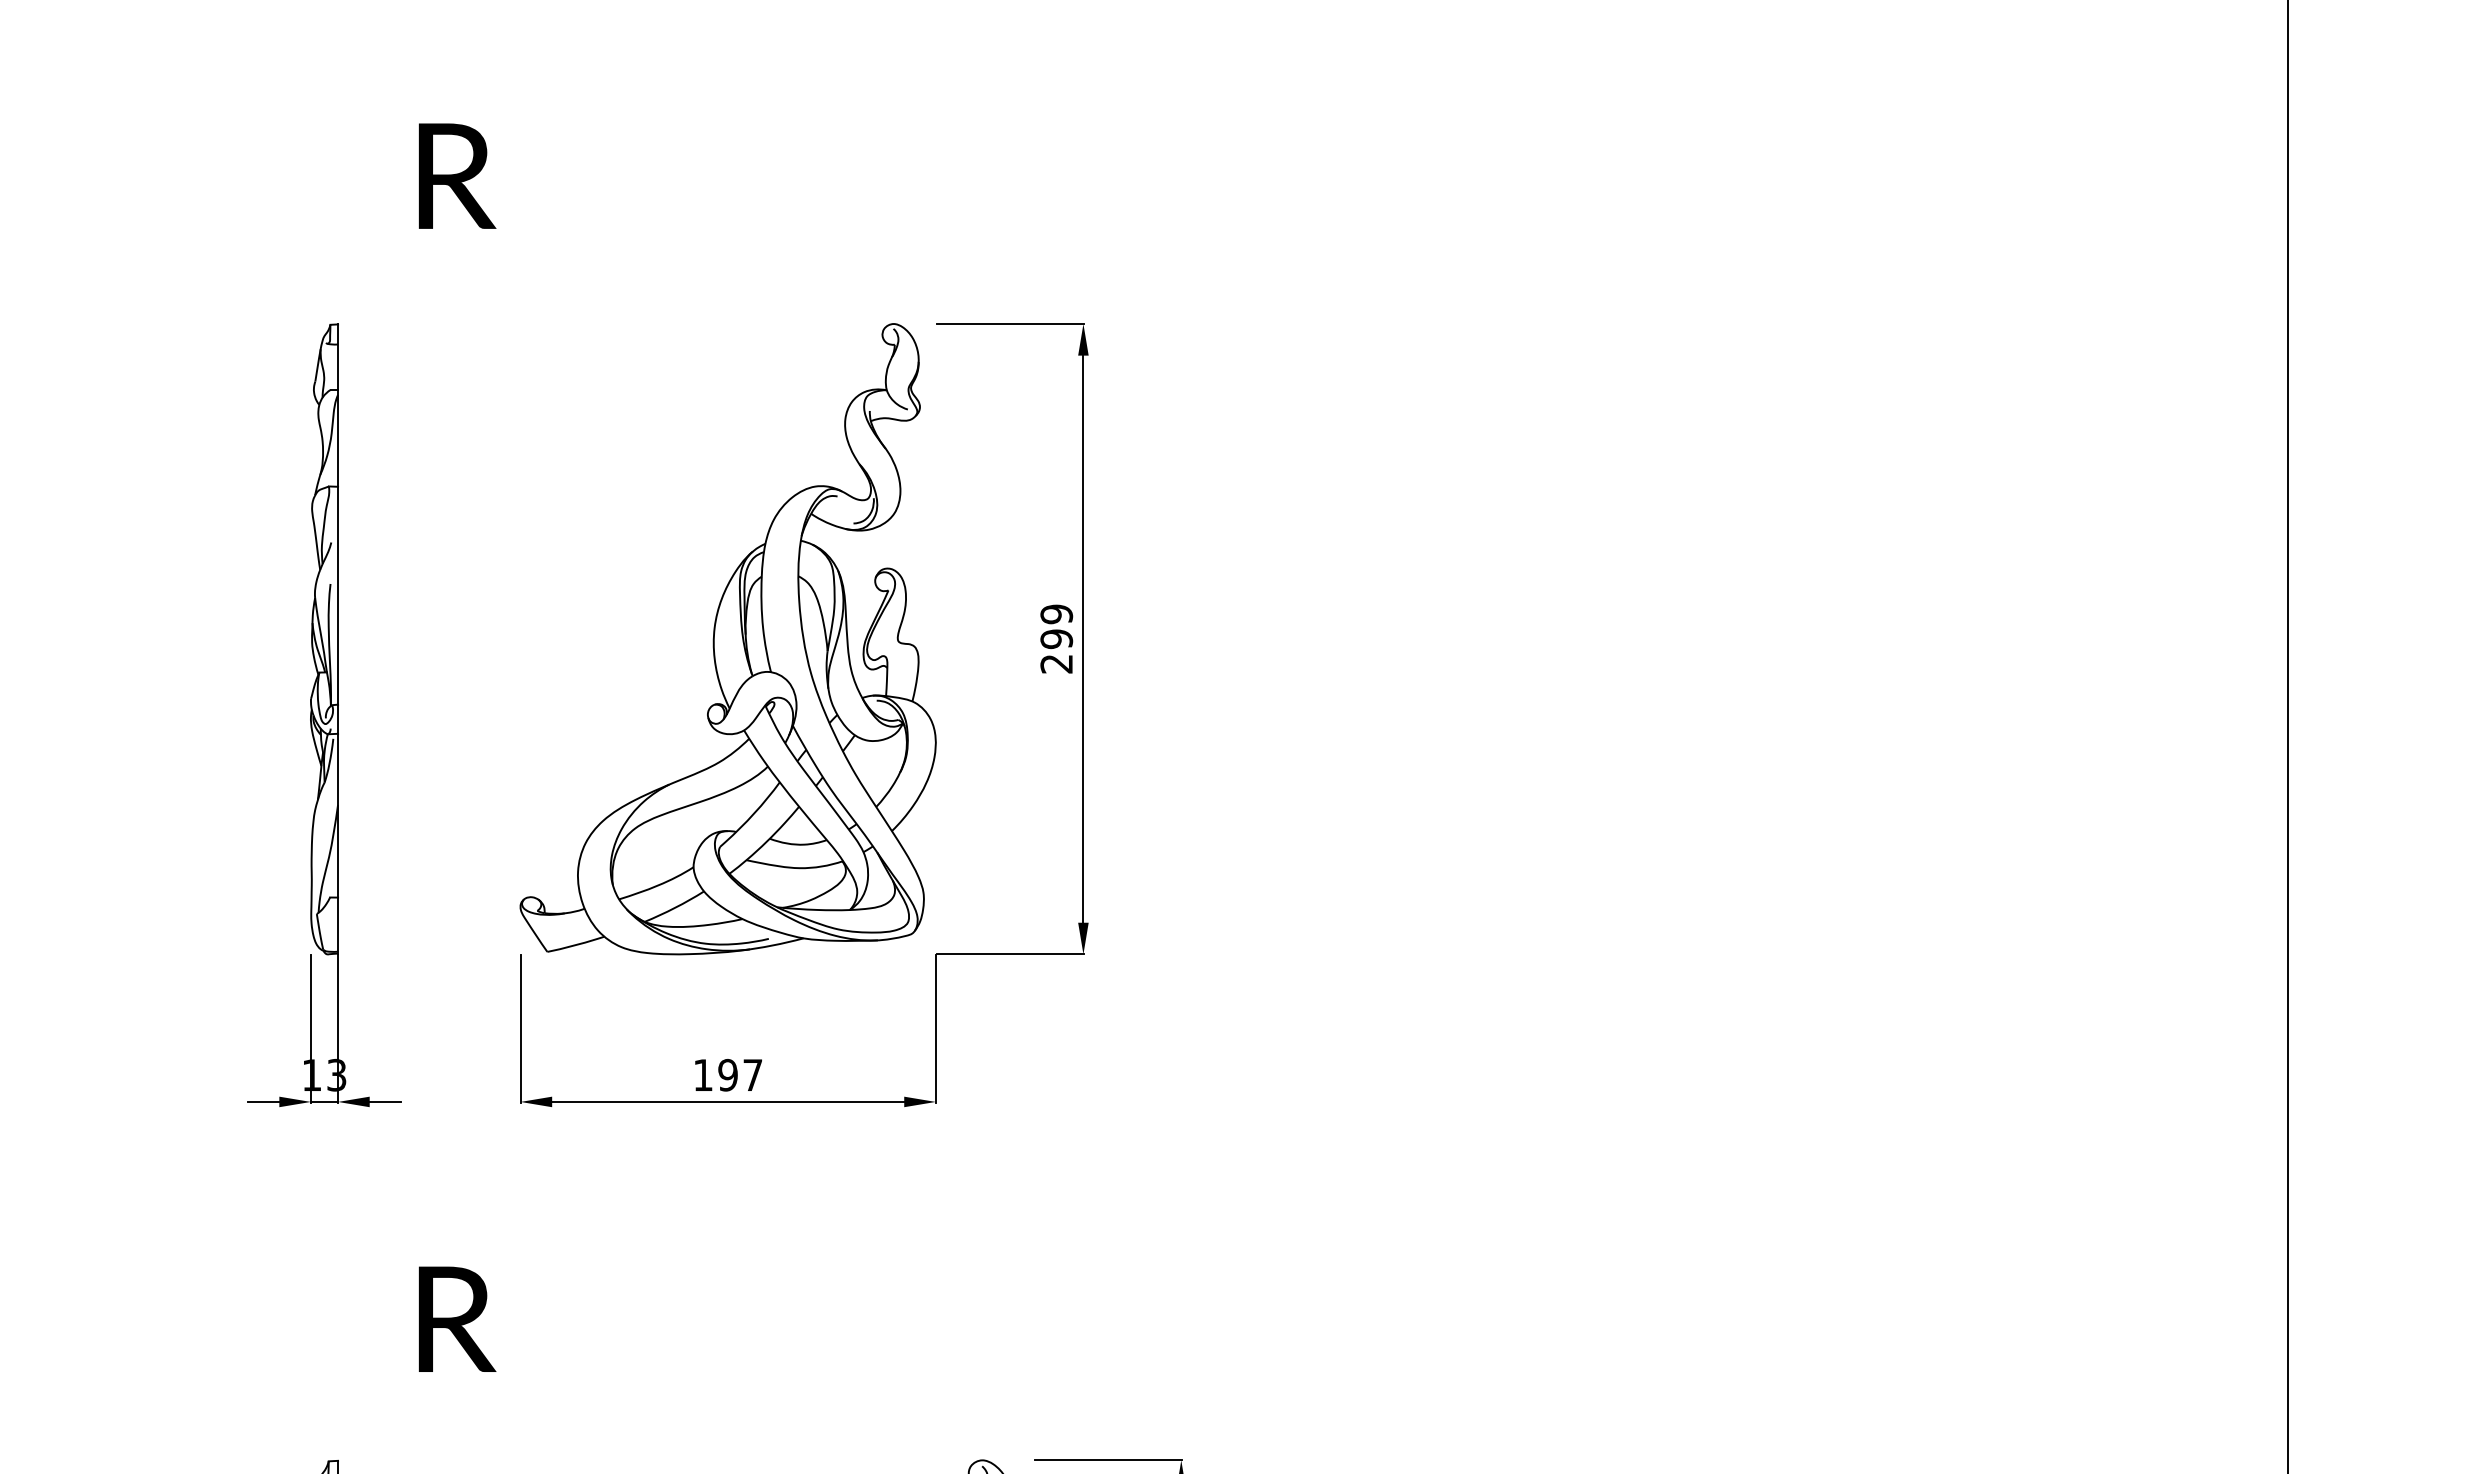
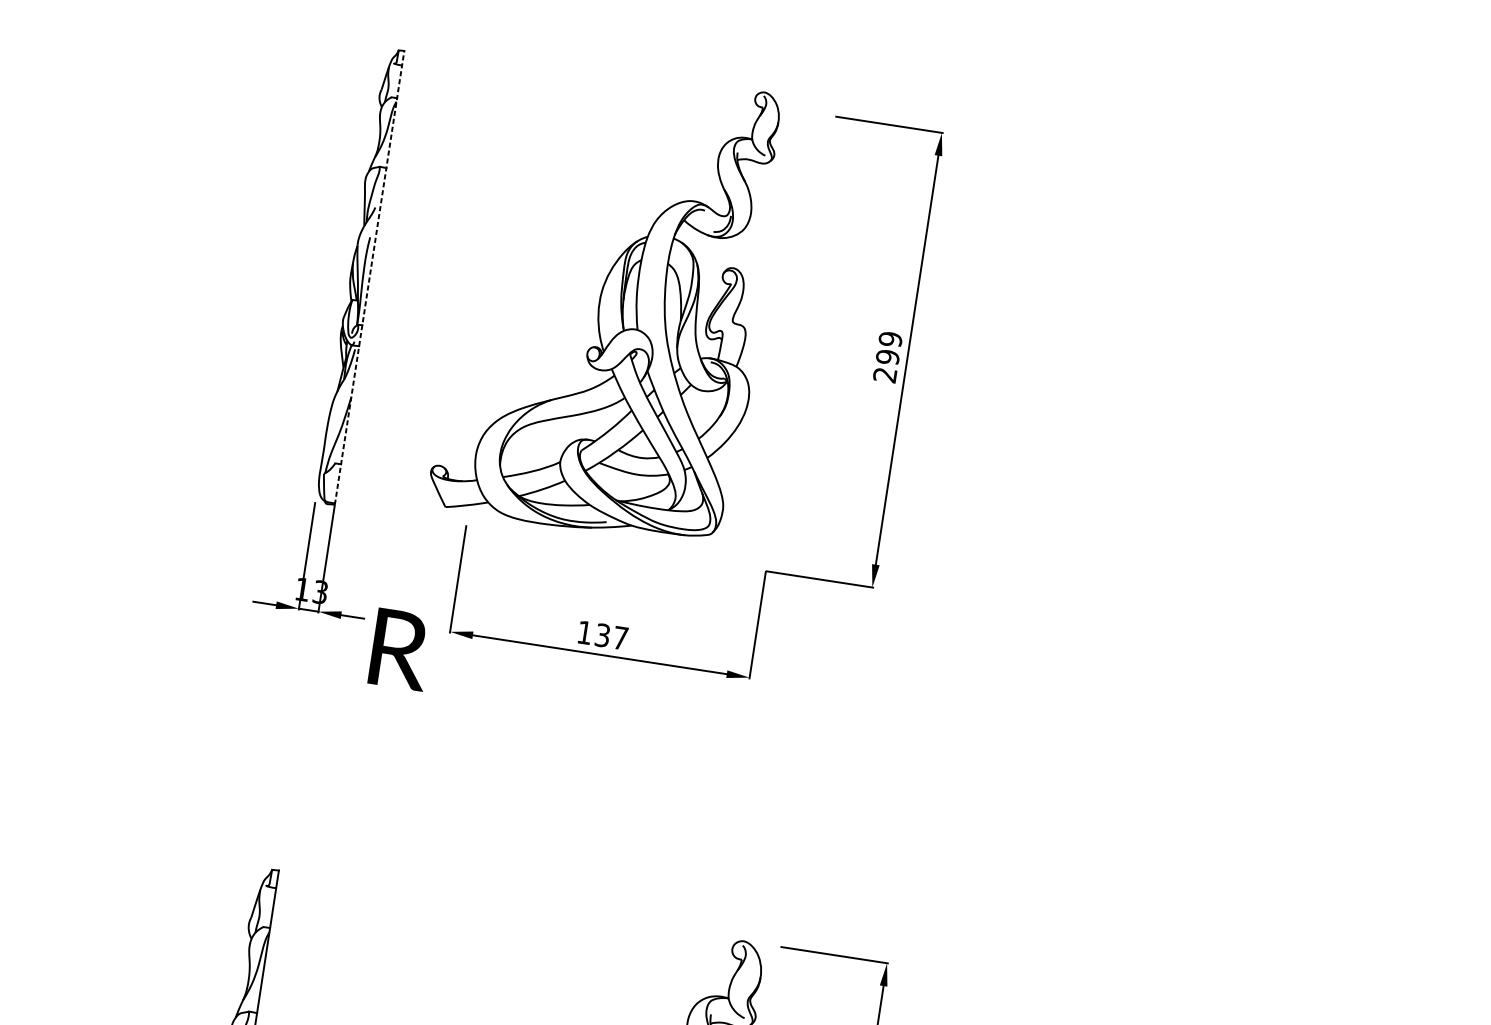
line: (338, 639) -> (369, 278), solid -> dashed
part: (727, 639) -> (609, 301), moved
text: (727, 1075) -> (602, 635), 197 -> 137
text: (457, 1318) -> (400, 649), moved

